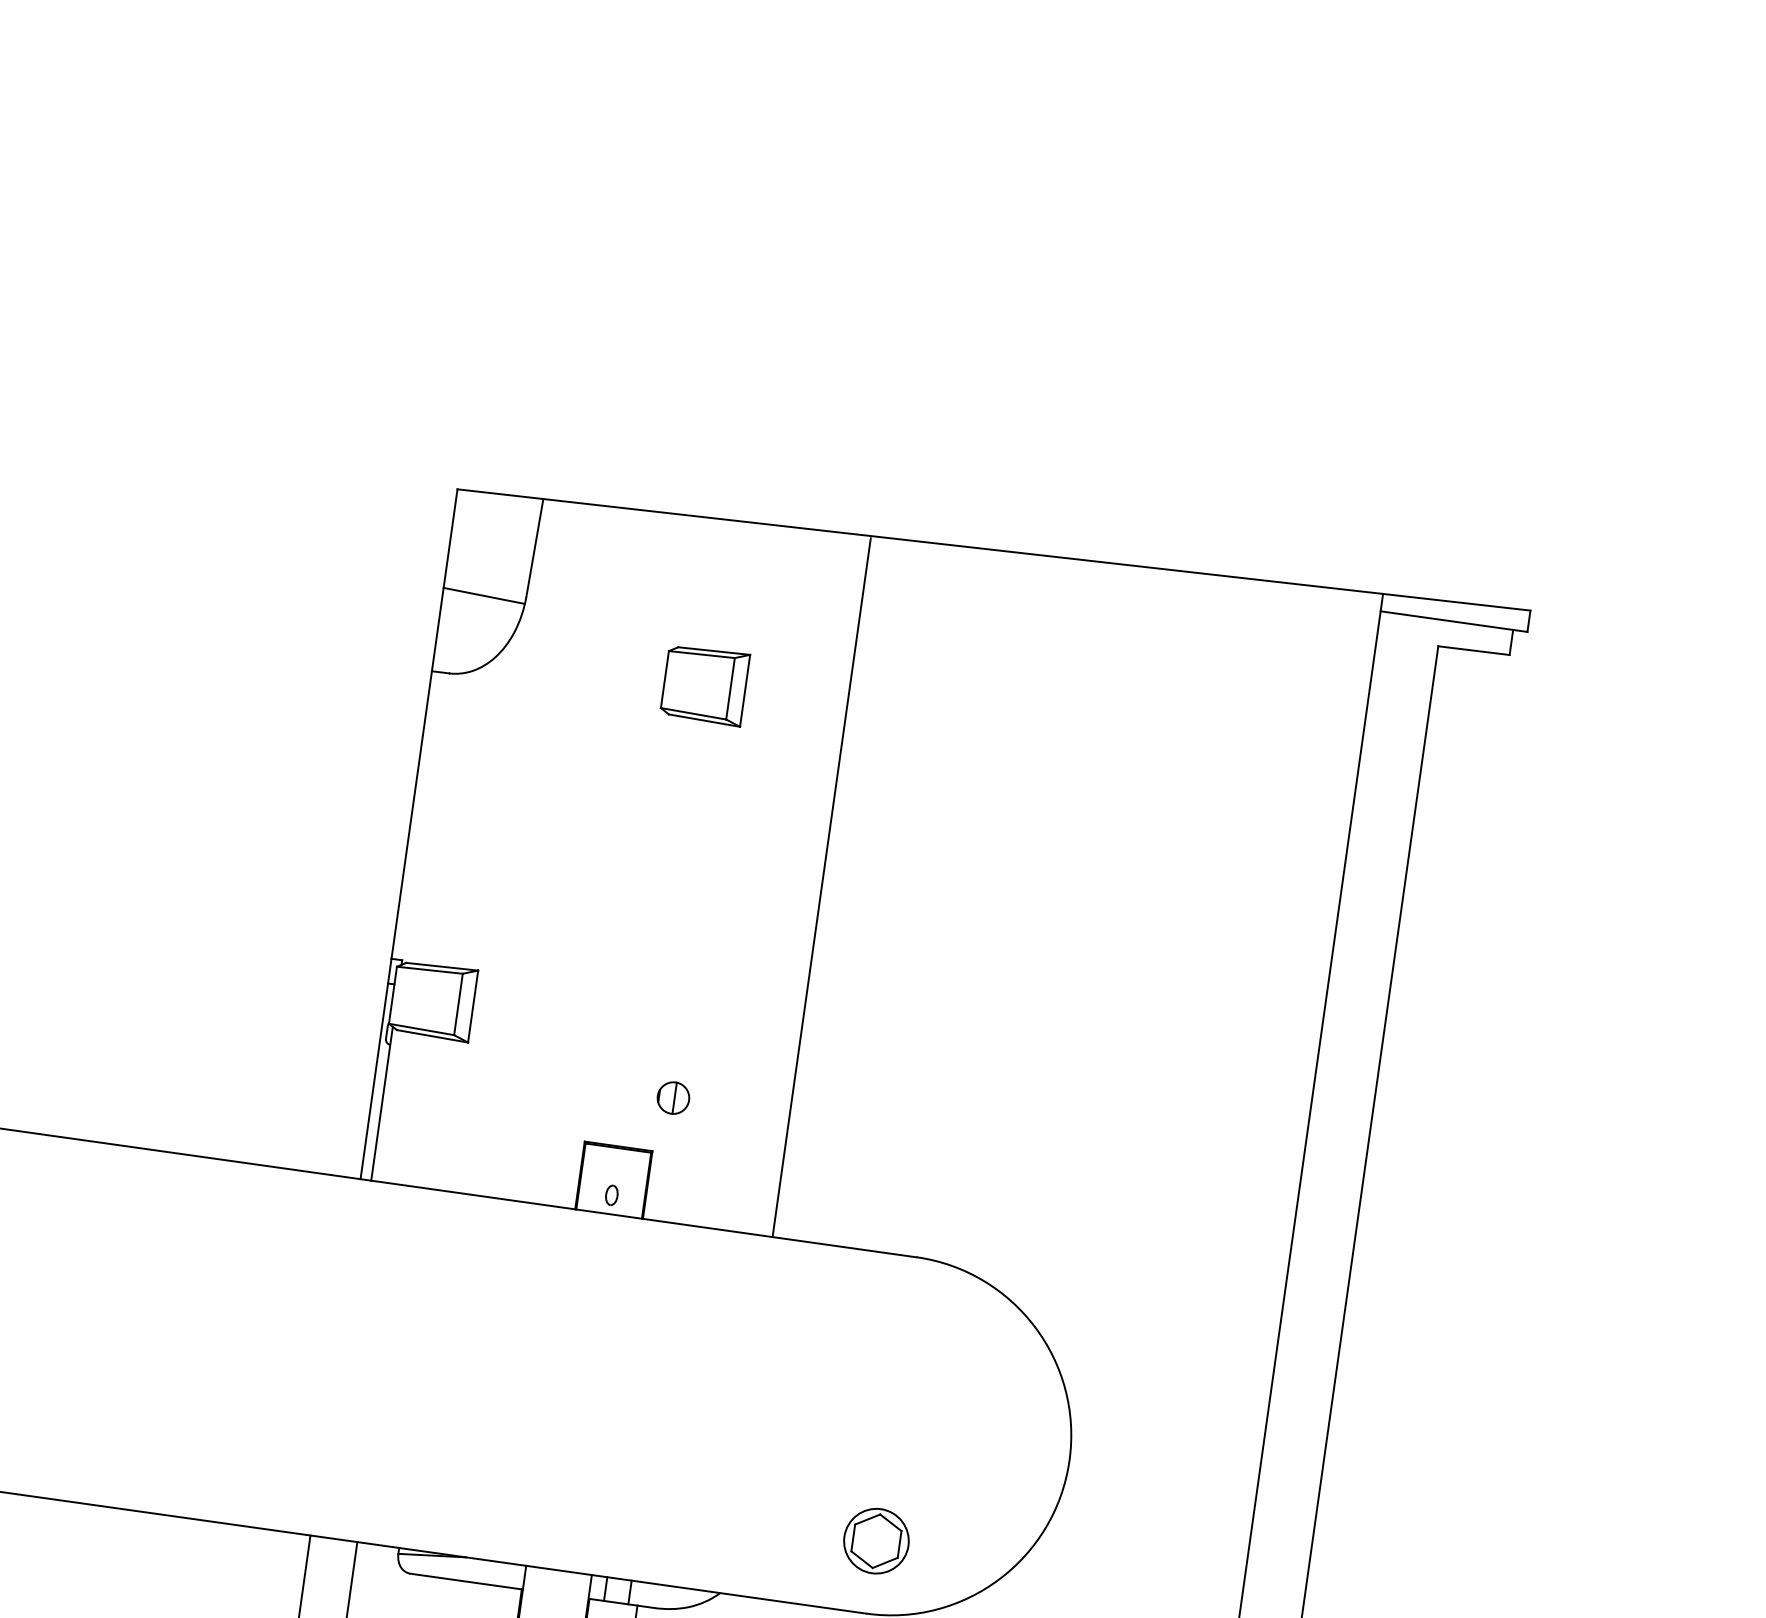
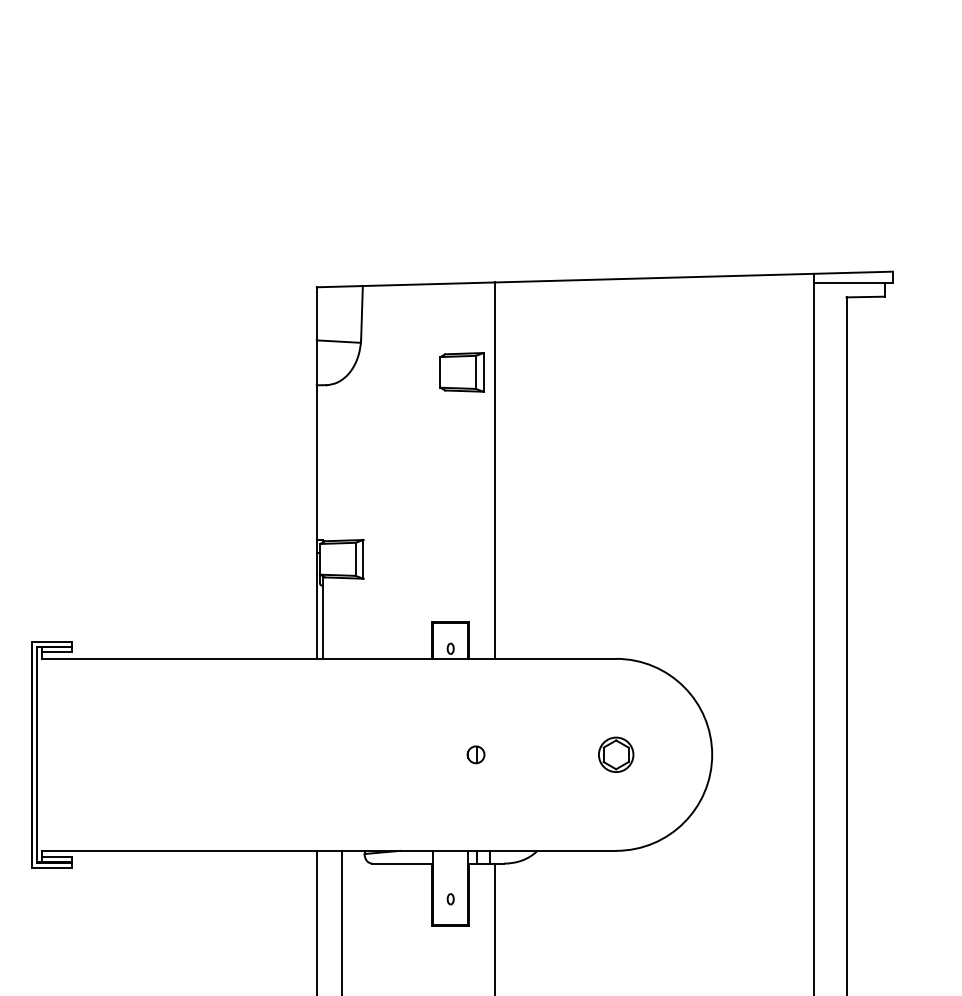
line: (821, 887) -> (494, 470), moved
part: (672, 1097) -> (475, 754), moved
part: (877, 1540) -> (616, 754), moved

